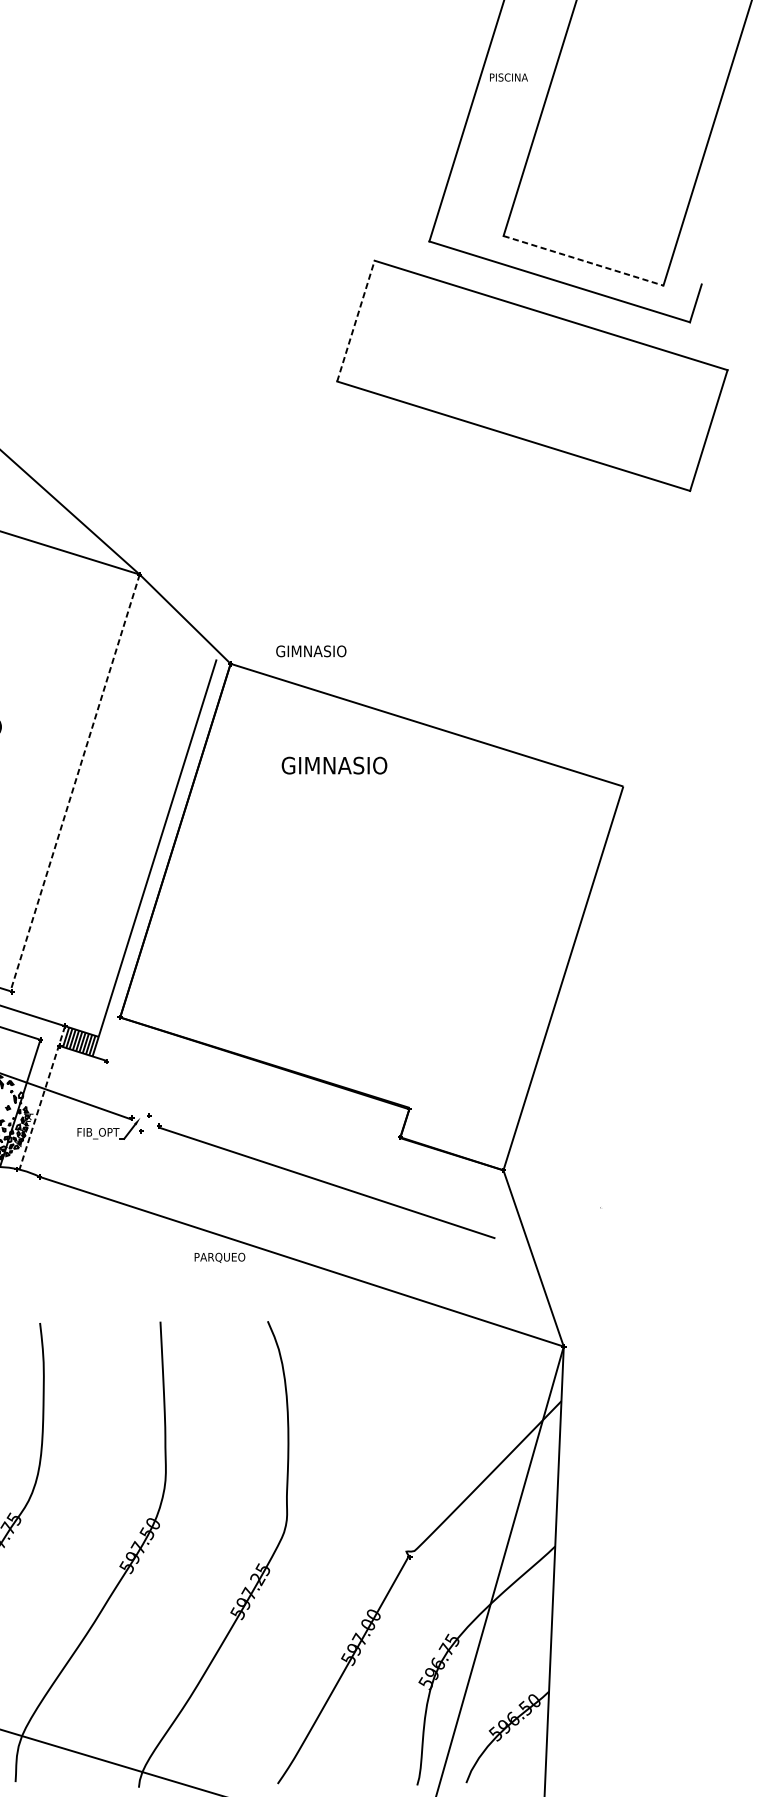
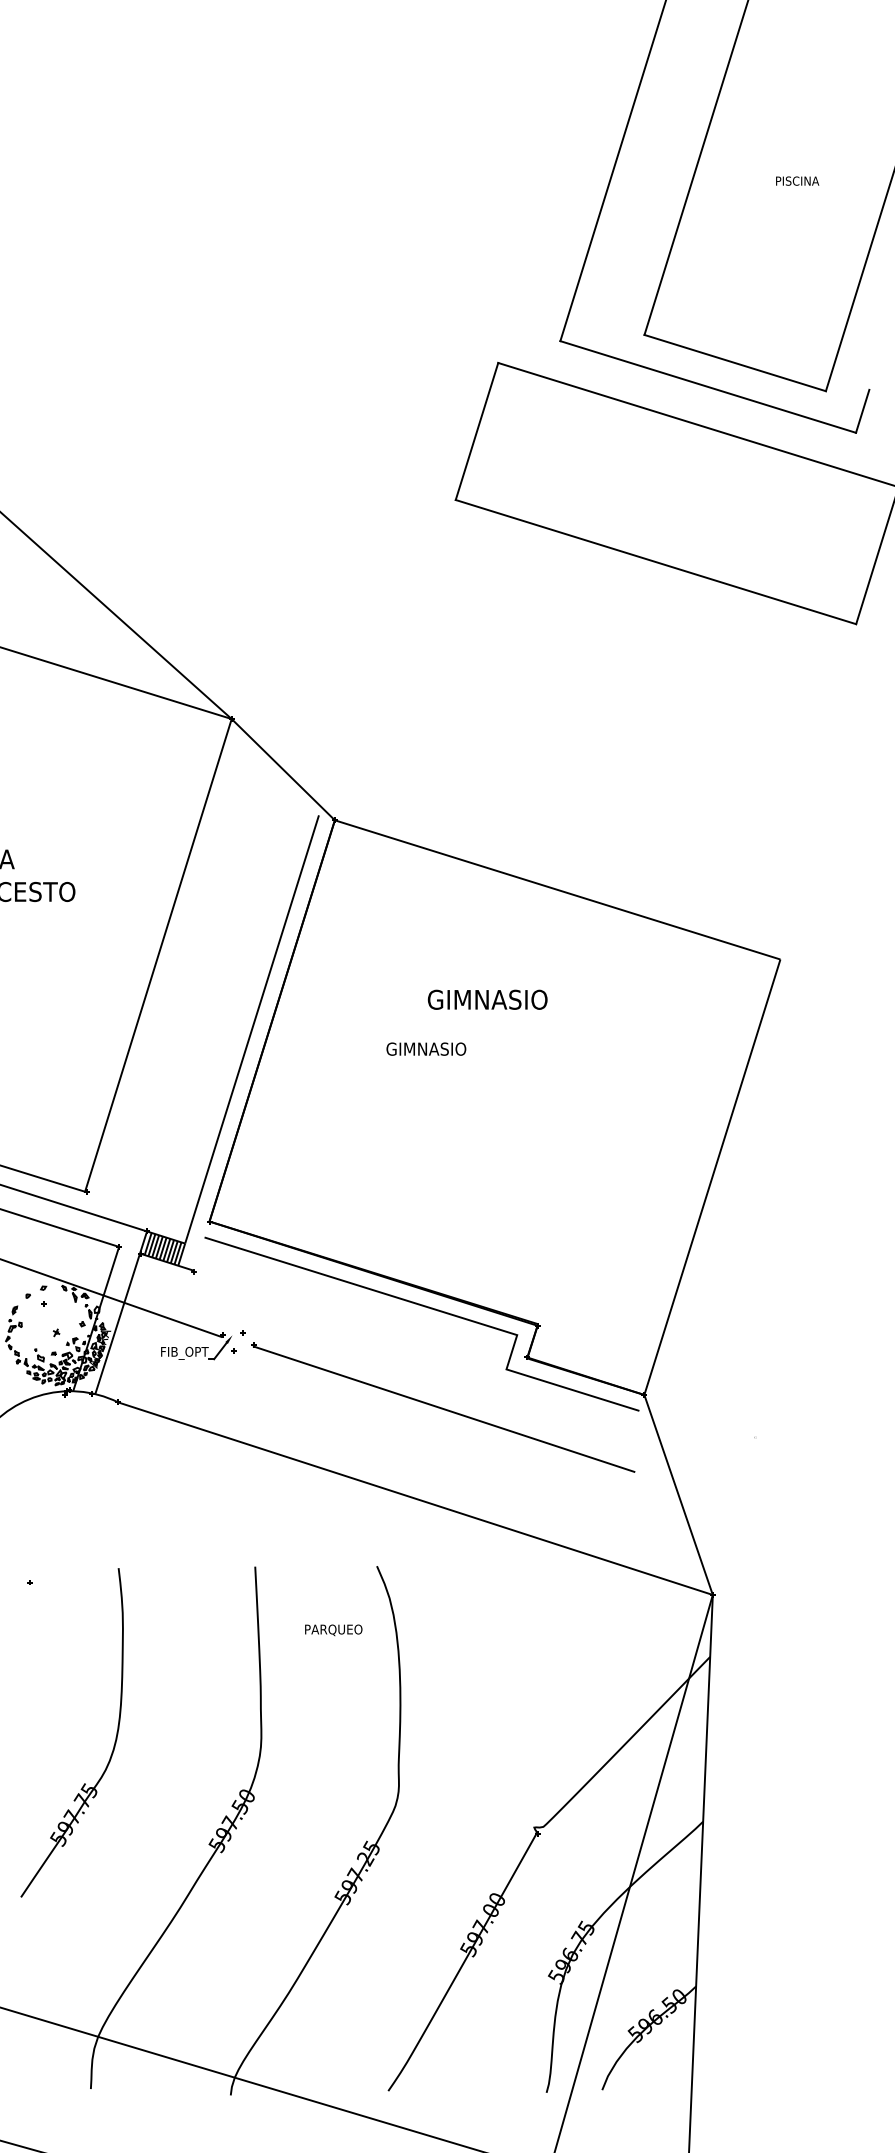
text: (508, 76) -> (797, 180), moved
line: (583, 261) -> (735, 363), dashed -> solid
line: (356, 321) -> (477, 431), dashed -> solid
text: (311, 650) -> (426, 1048), moved
text: (334, 765) -> (487, 999), moved
line: (75, 782) -> (158, 955), dashed -> solid
line: (312, 1094) -> (427, 1308), added
line: (42, 1098) -> (121, 1313), dashed -> solid
text: (219, 1258) -> (333, 1630), moved

